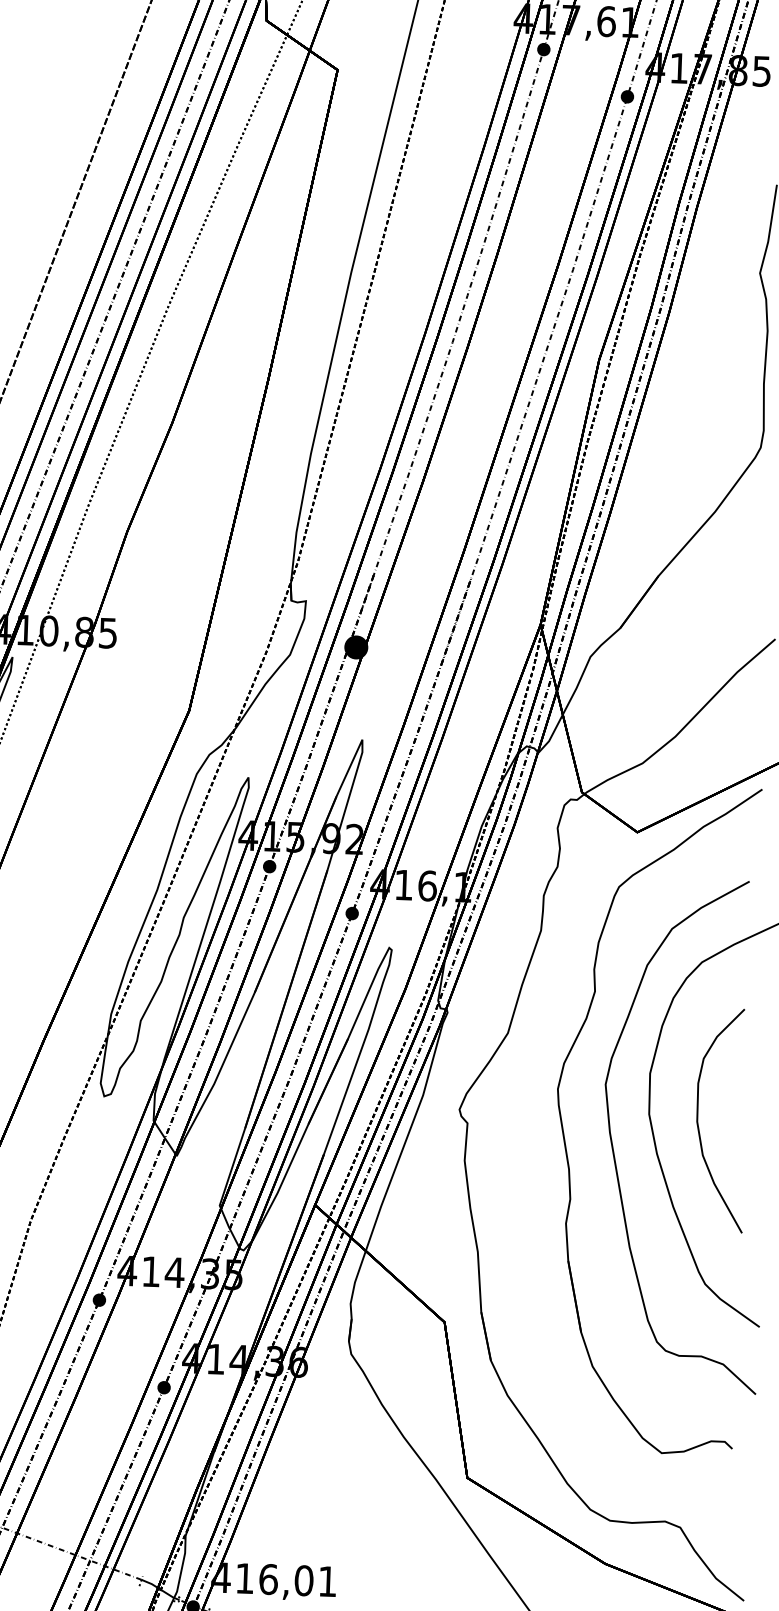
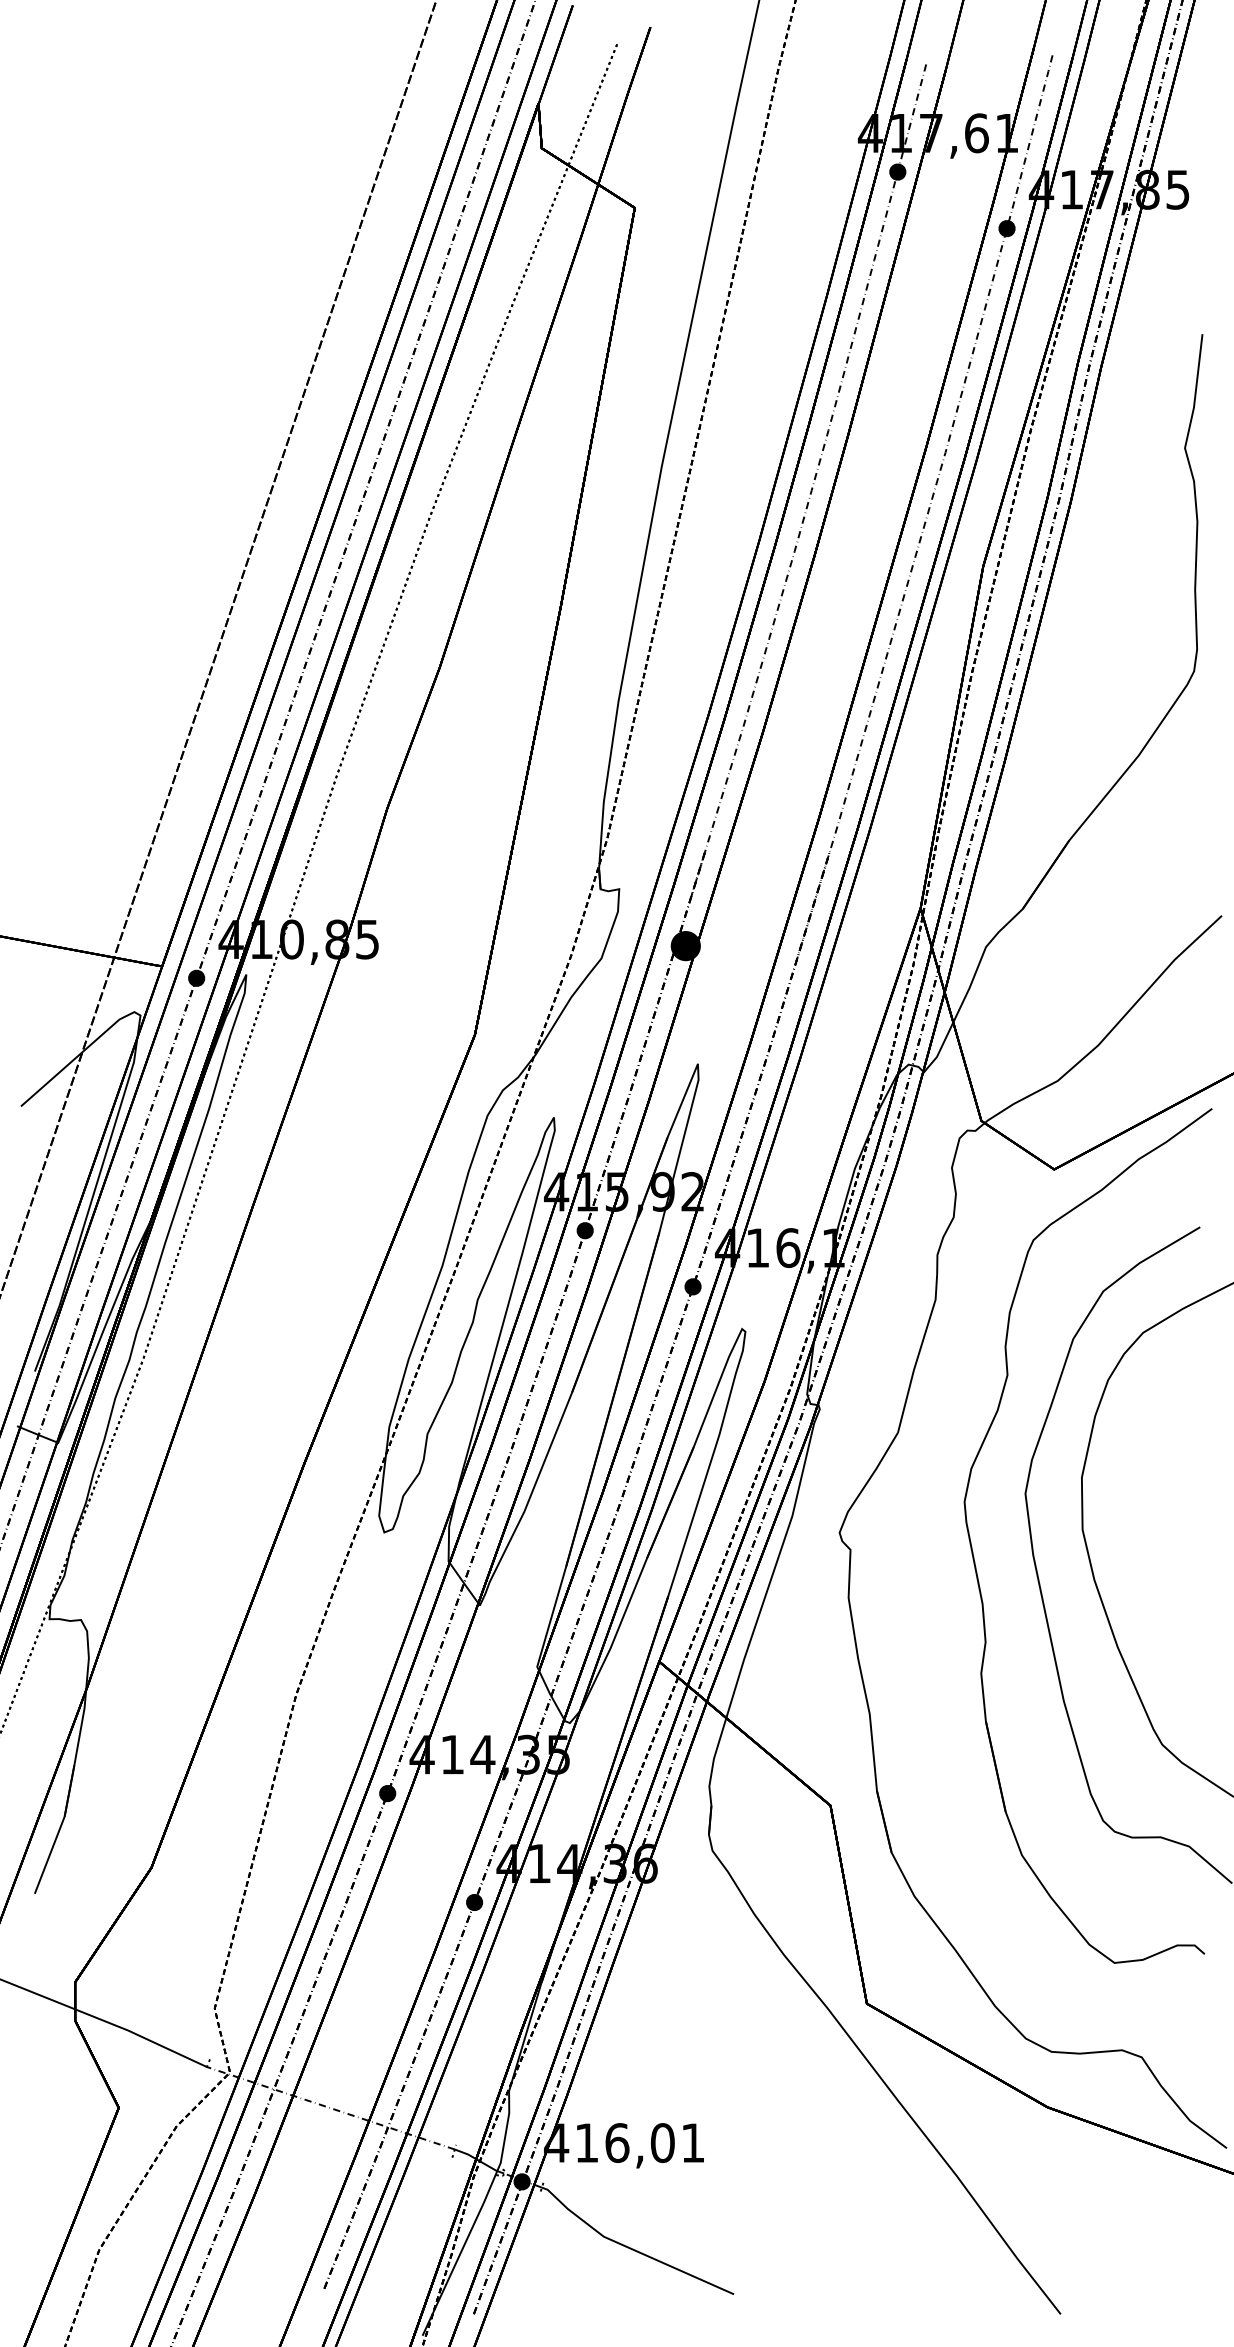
curve: (698, 1118) -> (1145, 1533), removed

